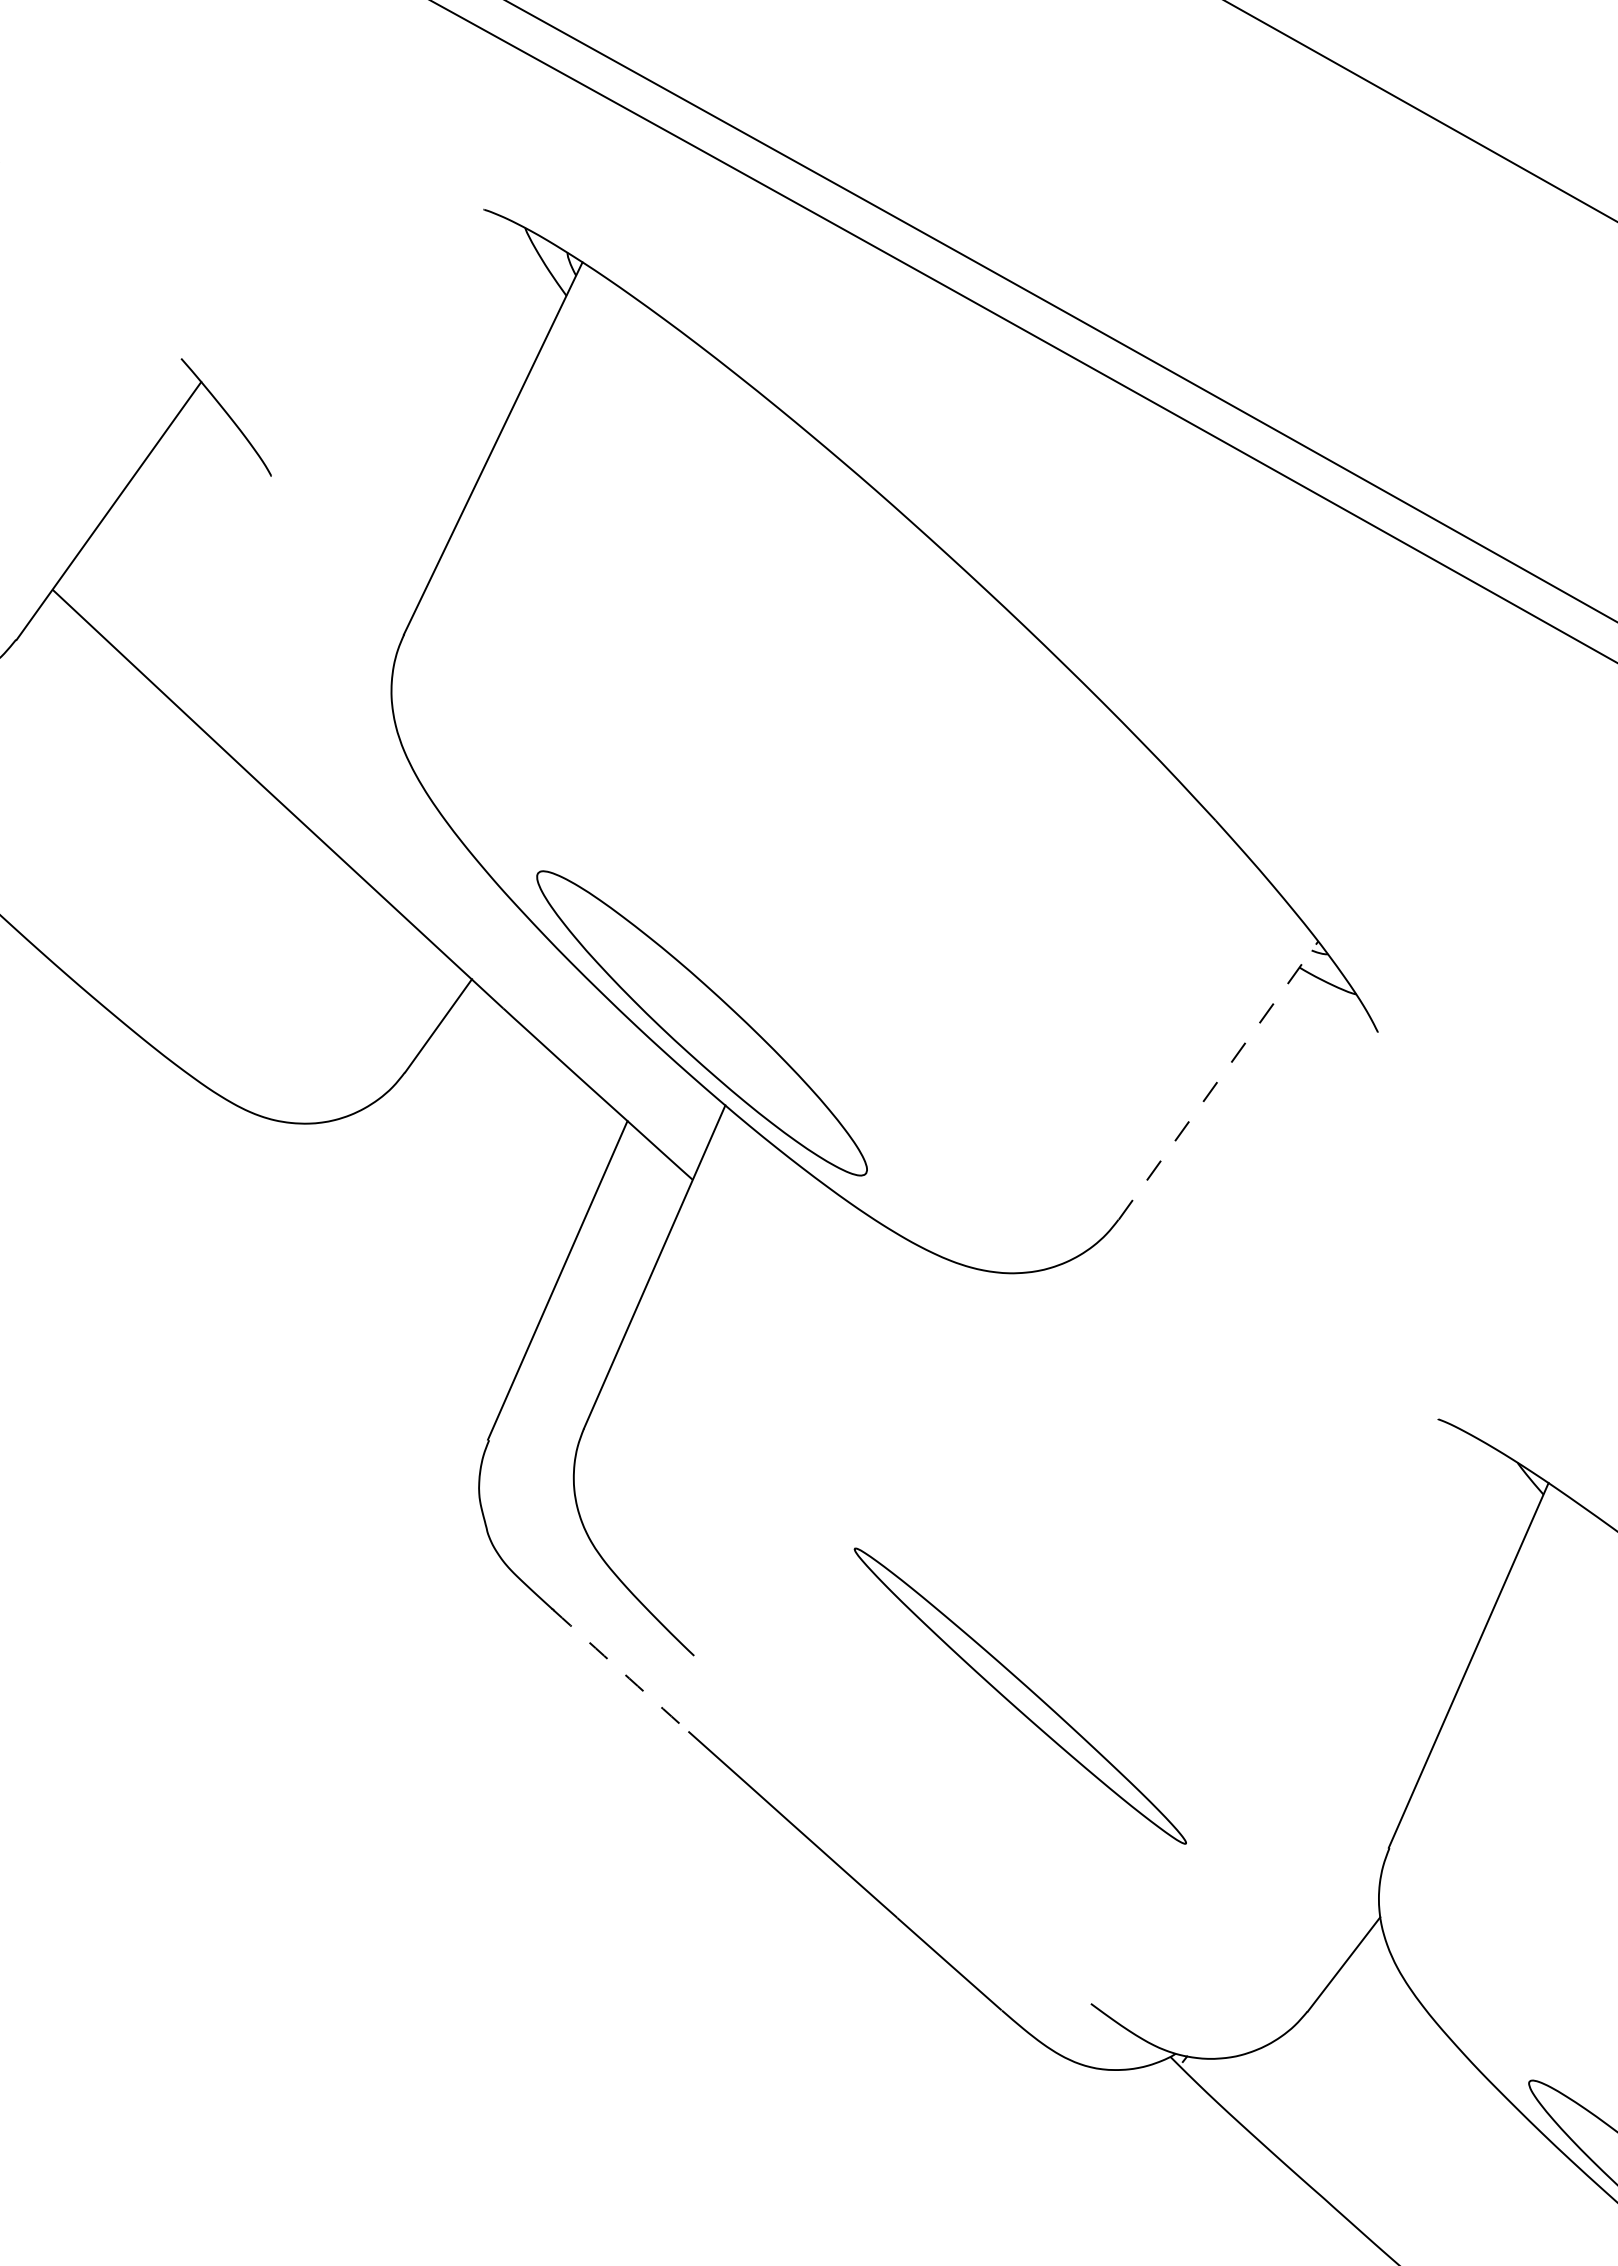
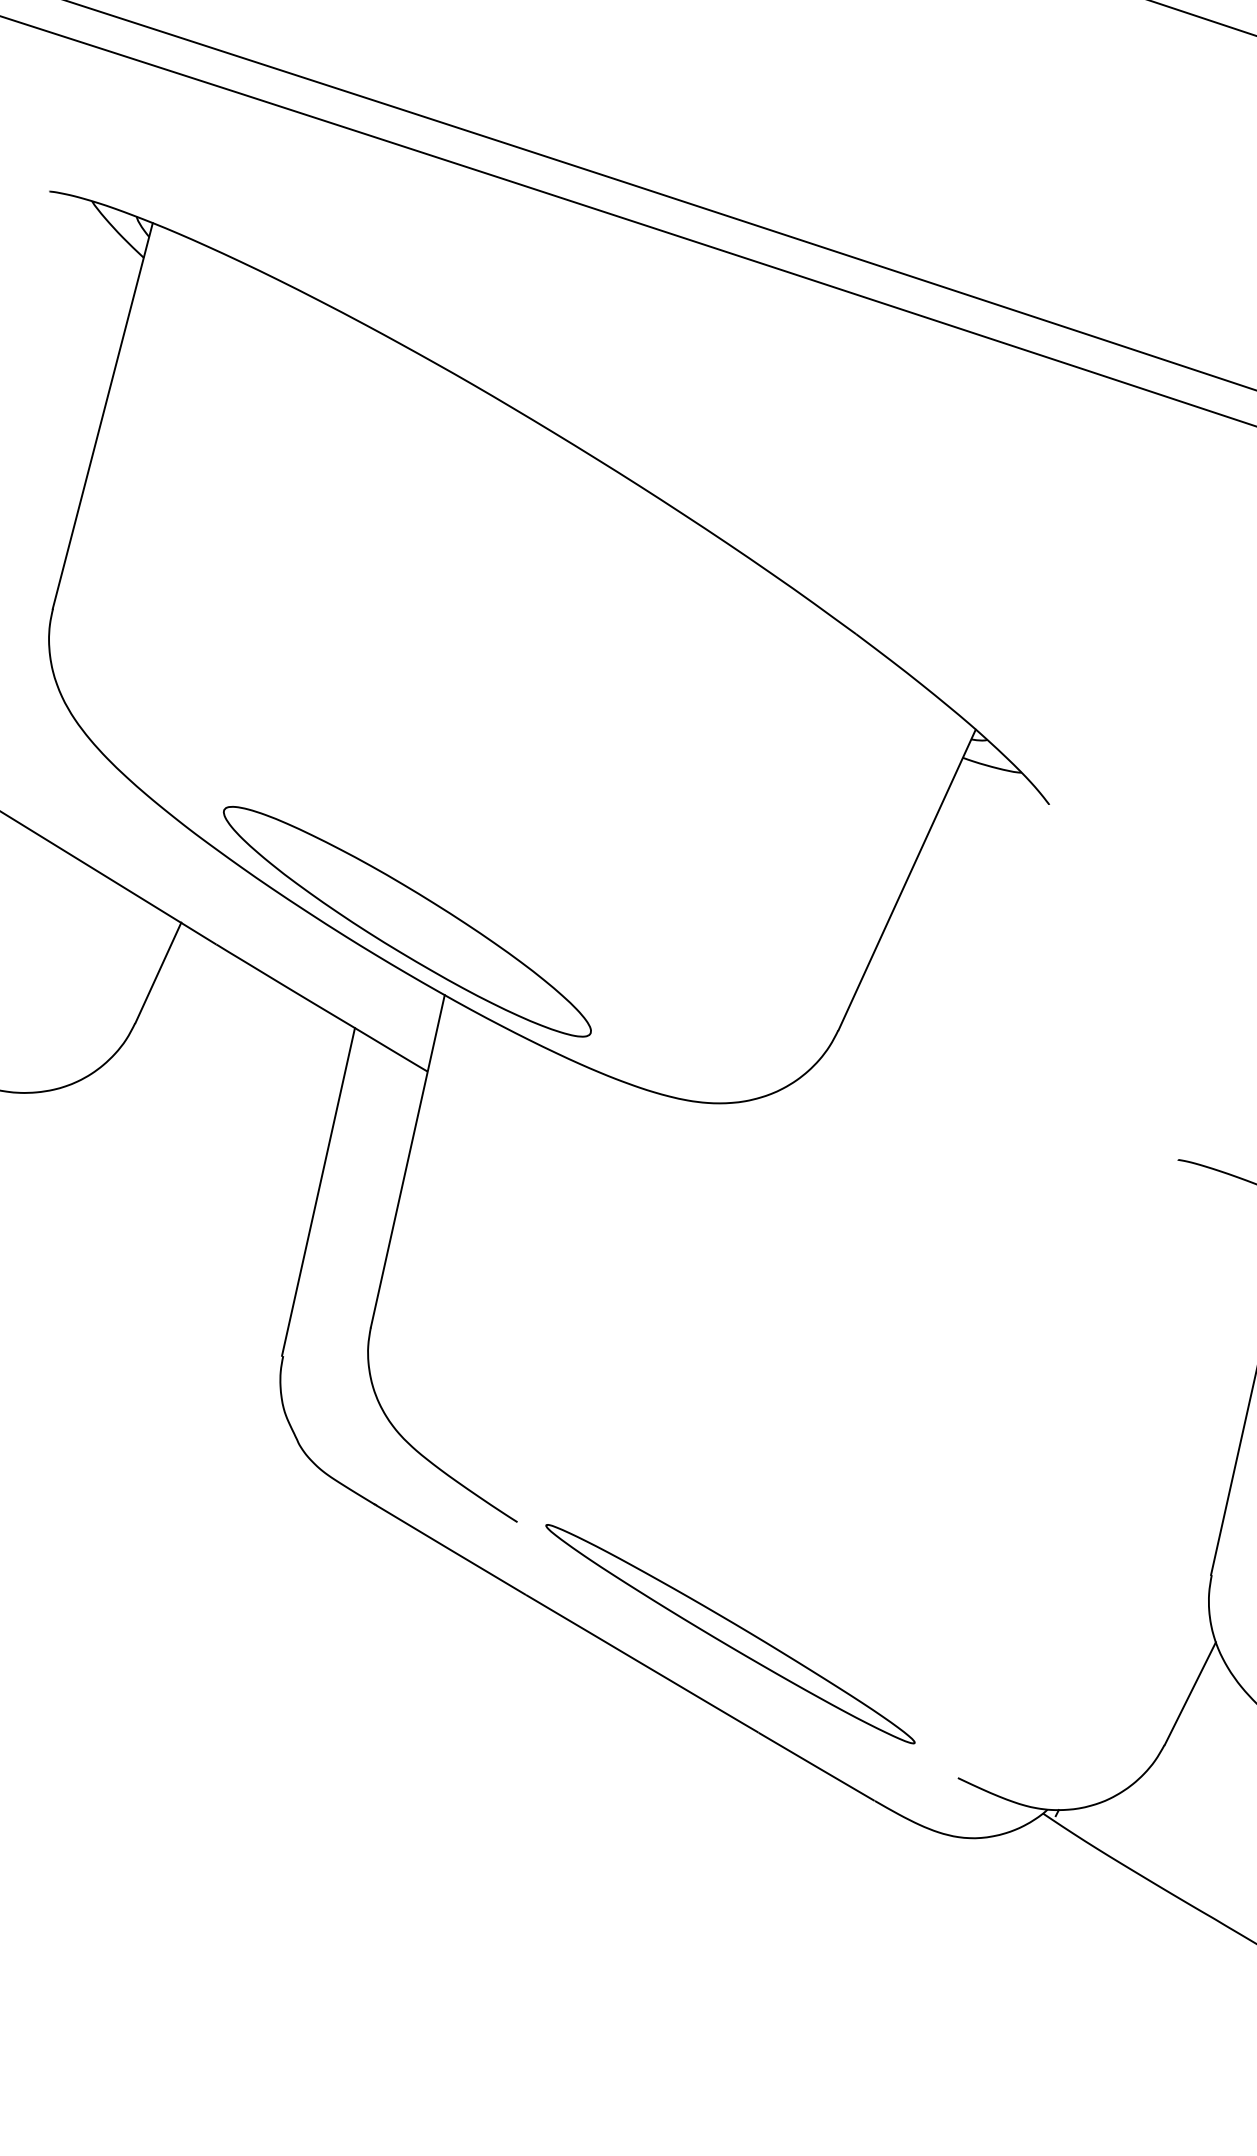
line: (1218, 1080) -> (907, 879), dashed -> solid
arc: (620, 1670) -> (450, 1549), dashed -> solid
part: (1019, 1695) -> (729, 1633), moved

